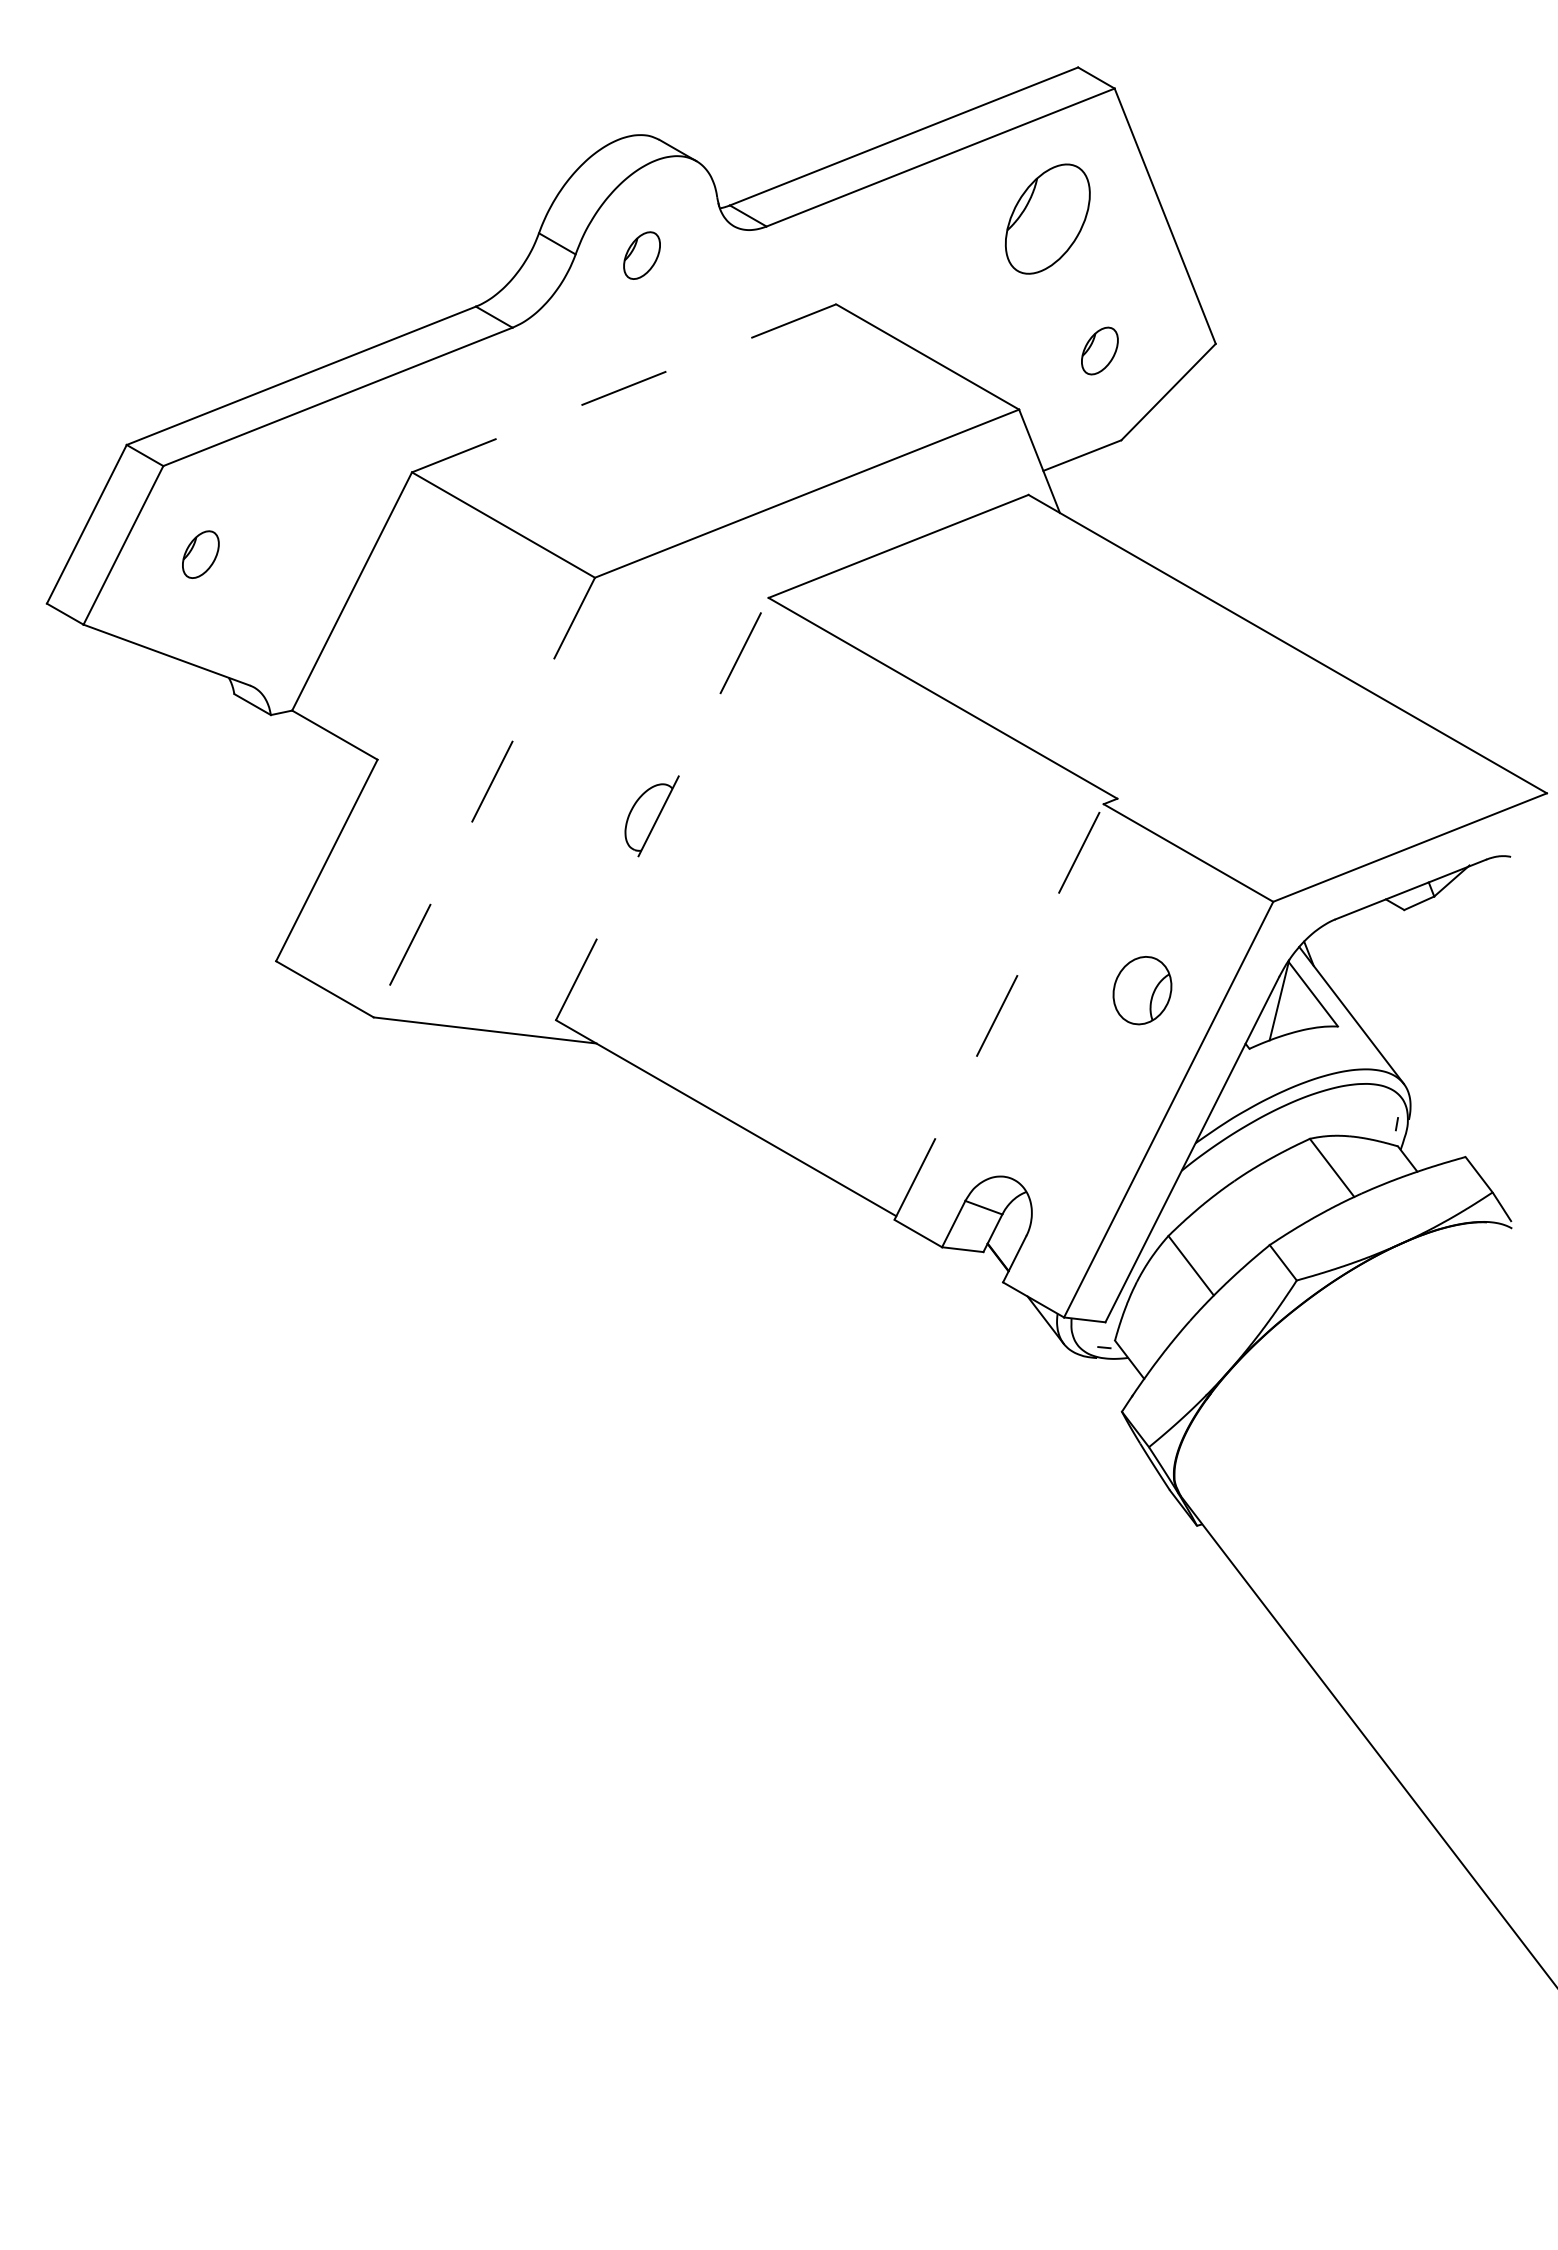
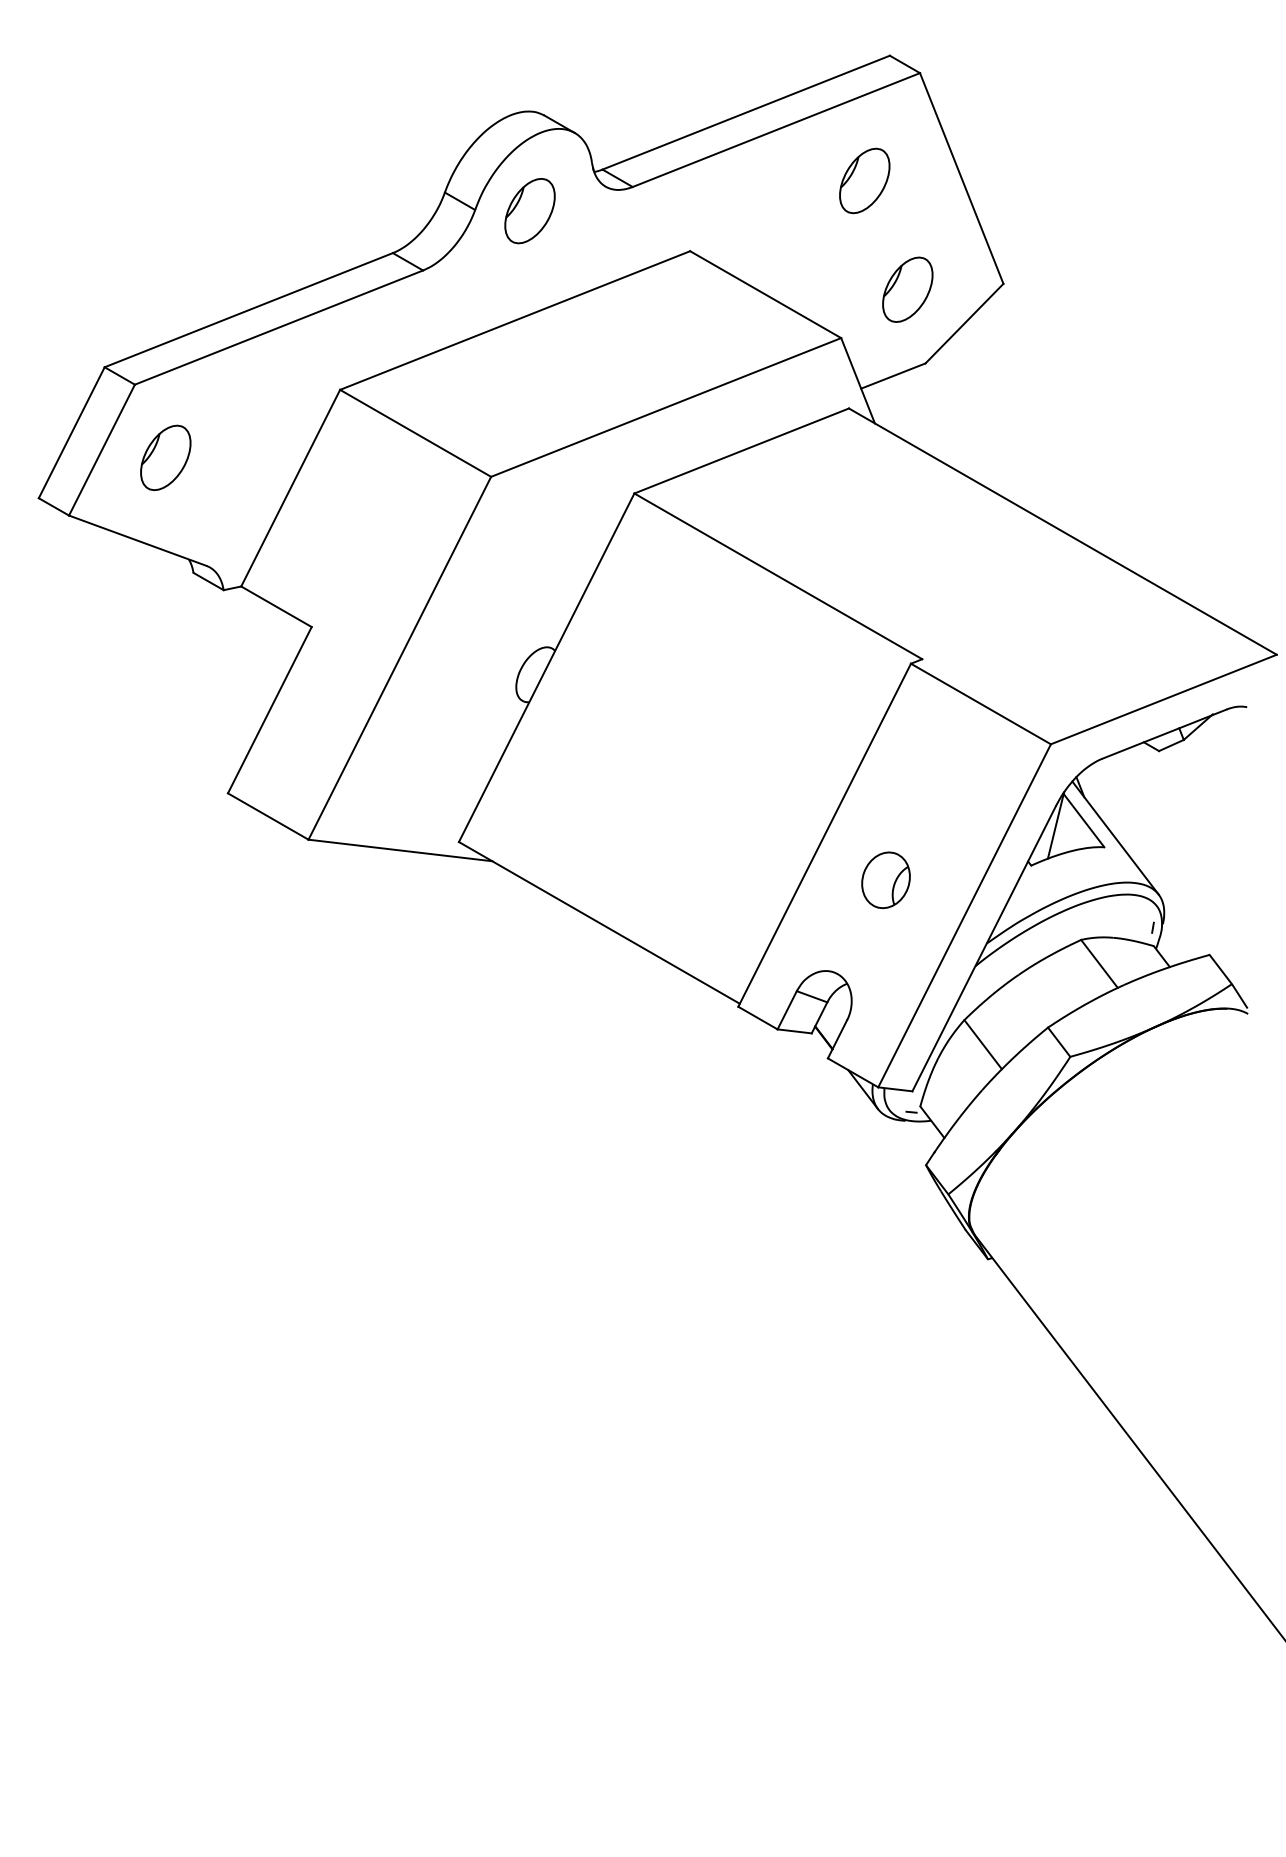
part: (1047, 219) -> (864, 181), size x0.71
part: (641, 255) -> (529, 210), size x1.67
part: (1099, 350) -> (907, 289), size x1.67
line: (623, 388) -> (514, 320), dashed -> solid
part: (200, 554) -> (165, 457), size x1.67
line: (484, 798) -> (399, 659), dashed -> solid
line: (662, 808) -> (546, 667), dashed -> solid
part: (1142, 990) -> (886, 880), moved
line: (999, 1012) -> (824, 835), dashed -> solid

